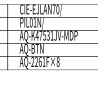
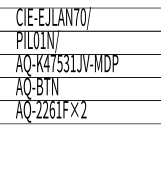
text: (57, 61) -> (82, 109), AQ-2261F×8 -> AQ-2261F×2

